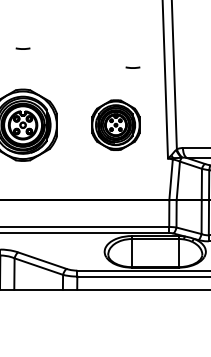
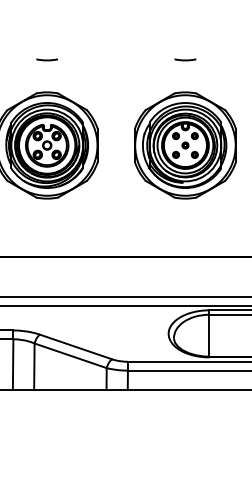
line: (22, 48) -> (46, 59), moved
line: (132, 67) -> (184, 59), moved
part: (115, 124) -> (184, 144), size x1.43

